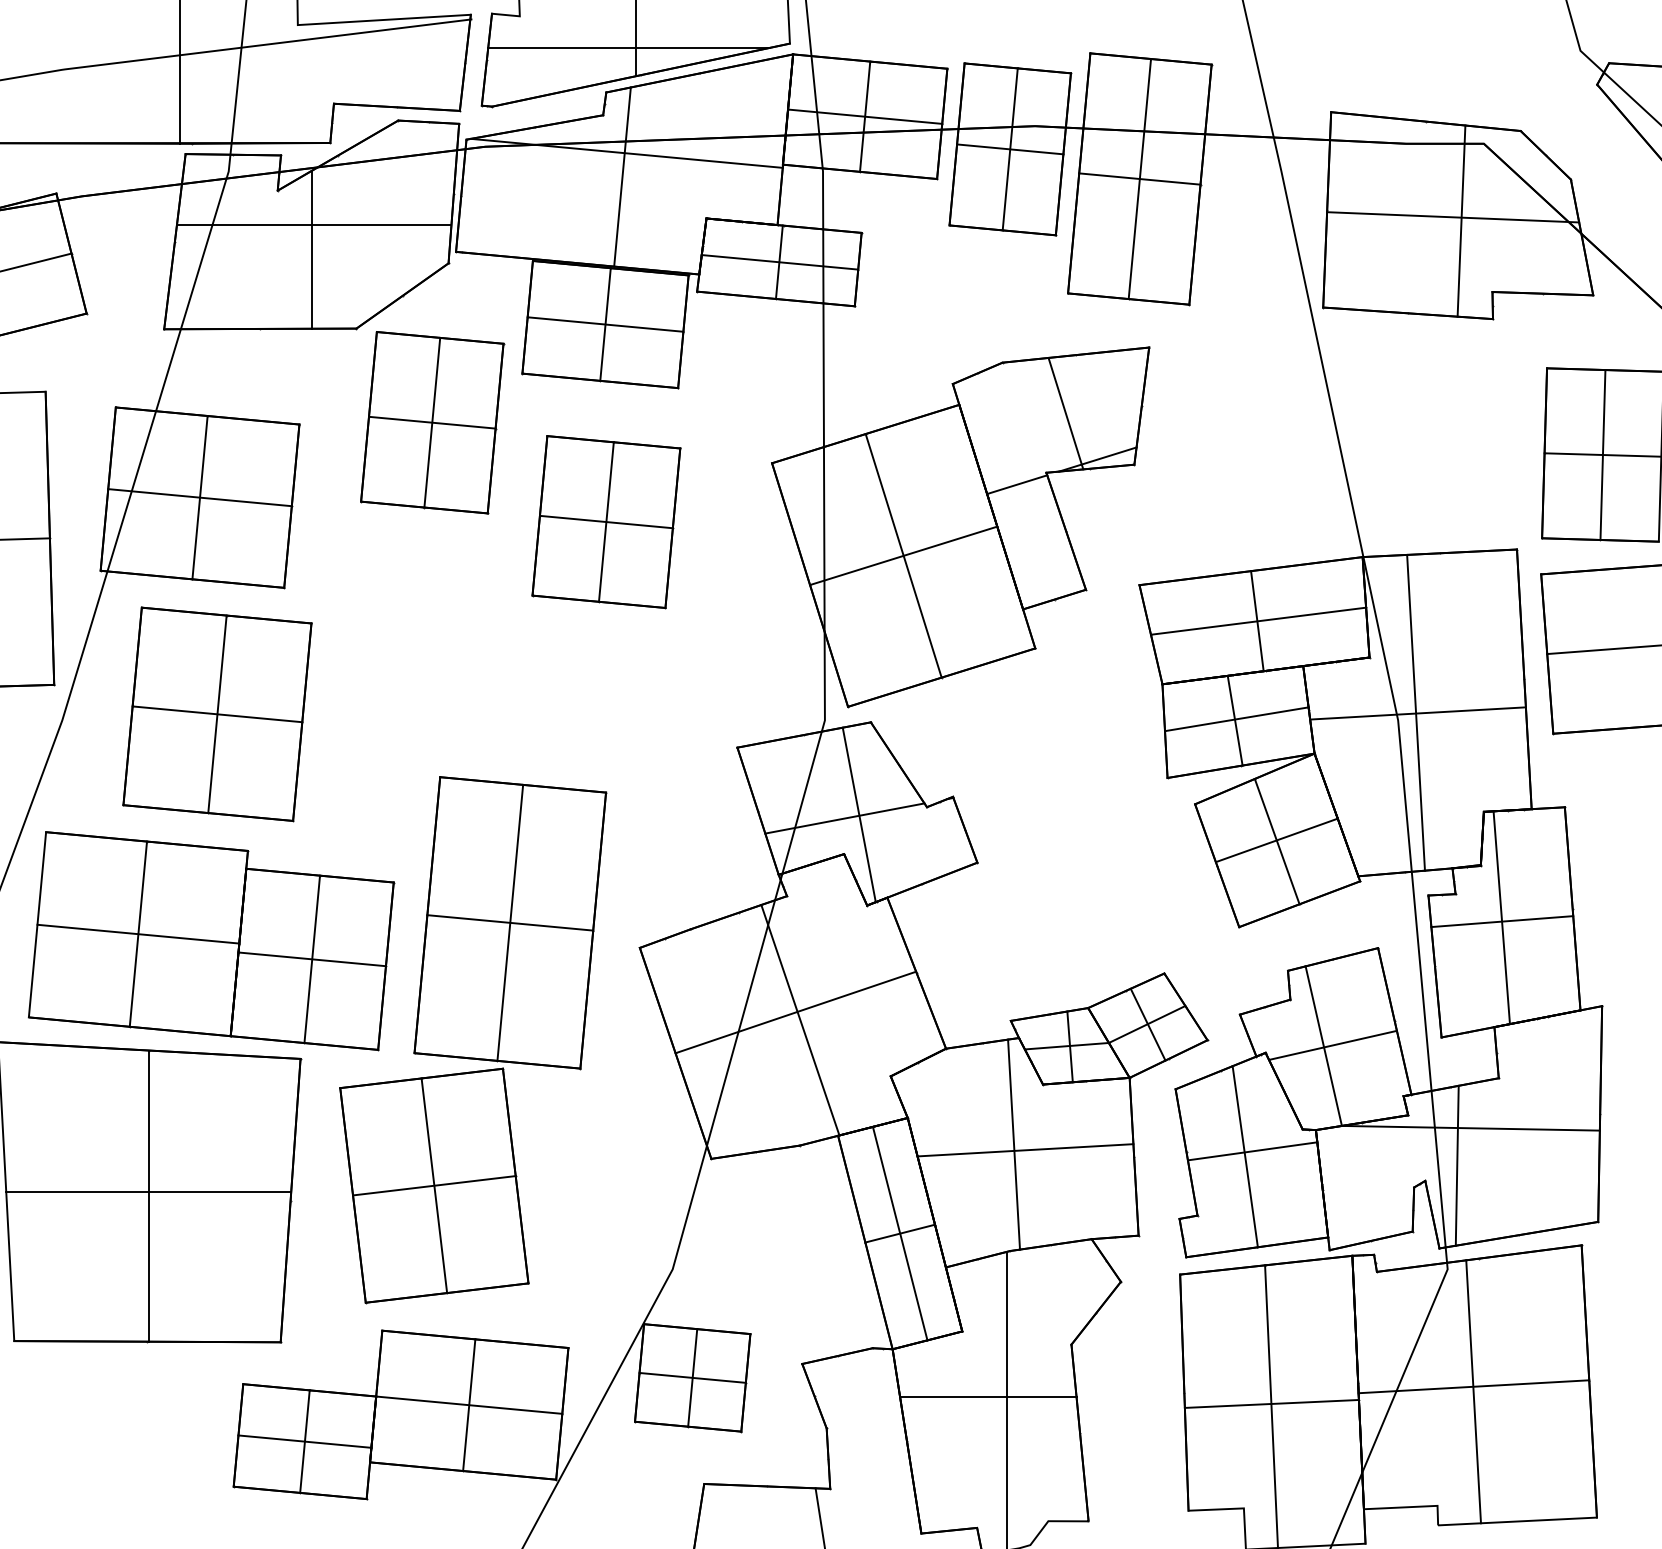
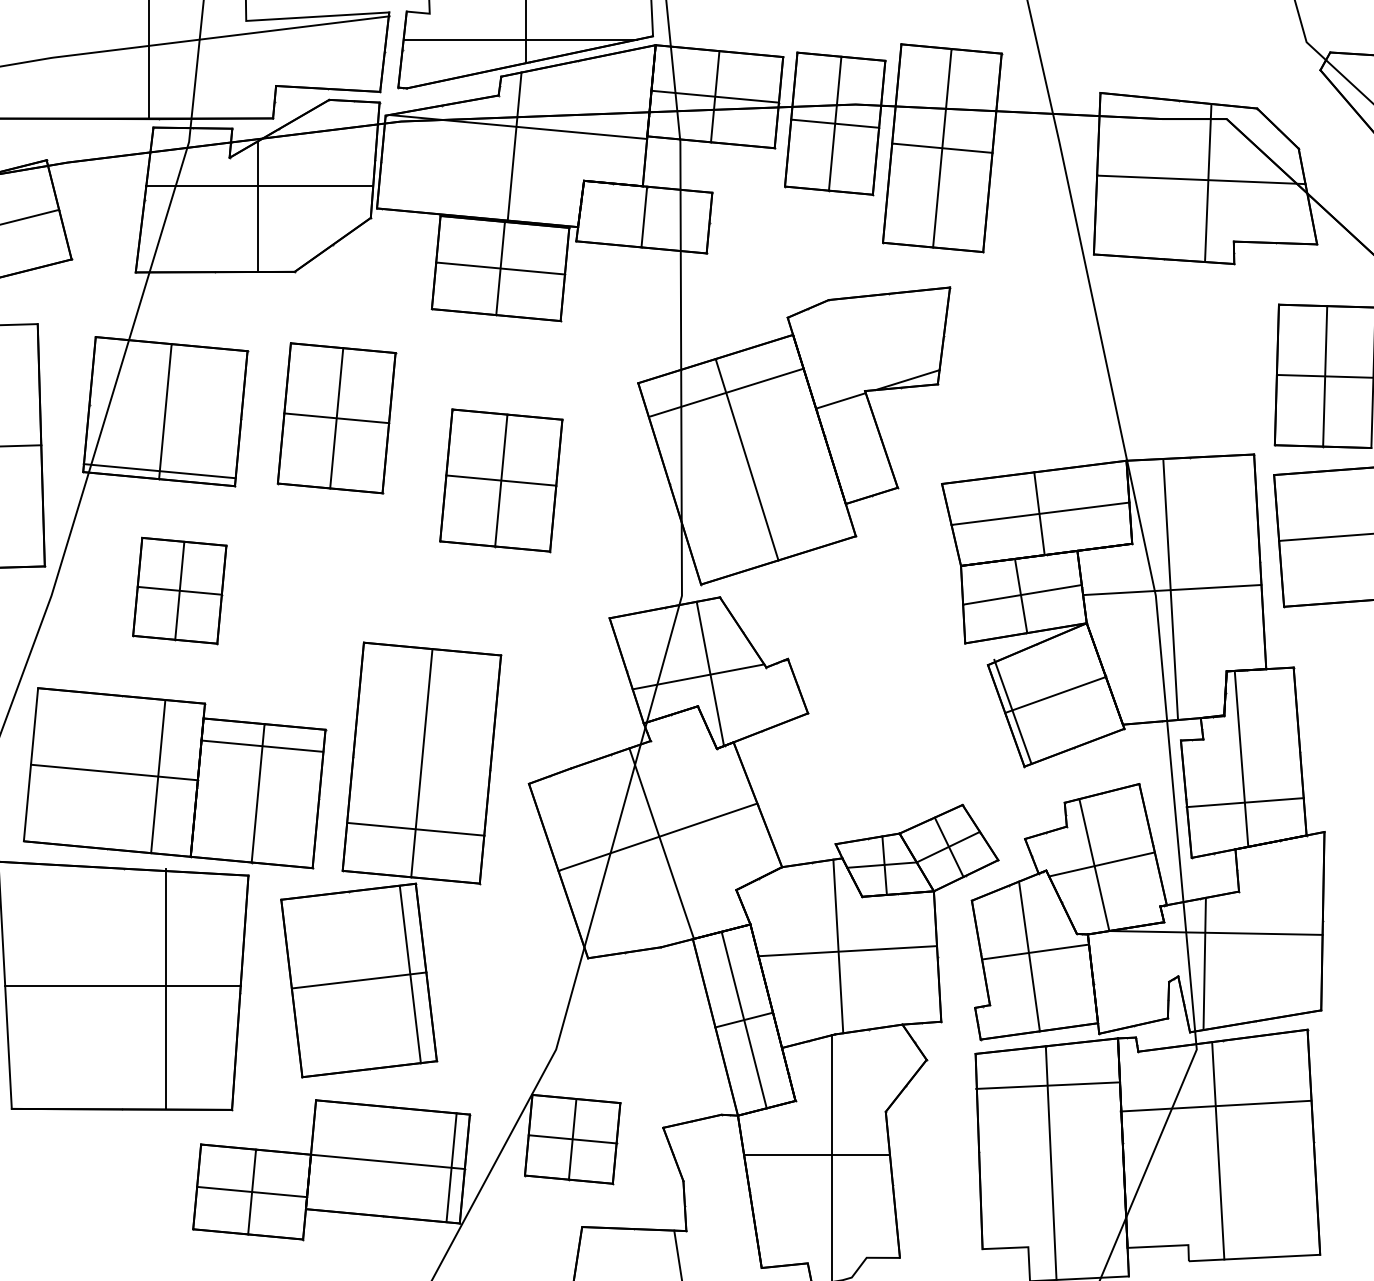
line: (779, 262) -> (644, 217), removed
line: (1065, 413) -> (880, 342), removed
part: (432, 422) -> (336, 418), moved
line: (199, 497) -> (159, 471), moved
part: (606, 522) -> (501, 480), moved
line: (903, 555) -> (726, 392), moved
part: (217, 714) -> (179, 590), size x0.6
line: (1276, 841) -> (1012, 711), moved
line: (1502, 921) -> (1245, 802), moved
line: (510, 922) -> (416, 828), moved
line: (138, 933) -> (158, 776), moved
line: (311, 959) -> (261, 746), moved
line: (434, 1185) -> (410, 974), moved
line: (149, 1195) -> (166, 988), moved
line: (1473, 1386) -> (1215, 1105), moved
line: (1271, 1403) -> (1047, 1085), moved
line: (469, 1405) -> (451, 1167), moved

